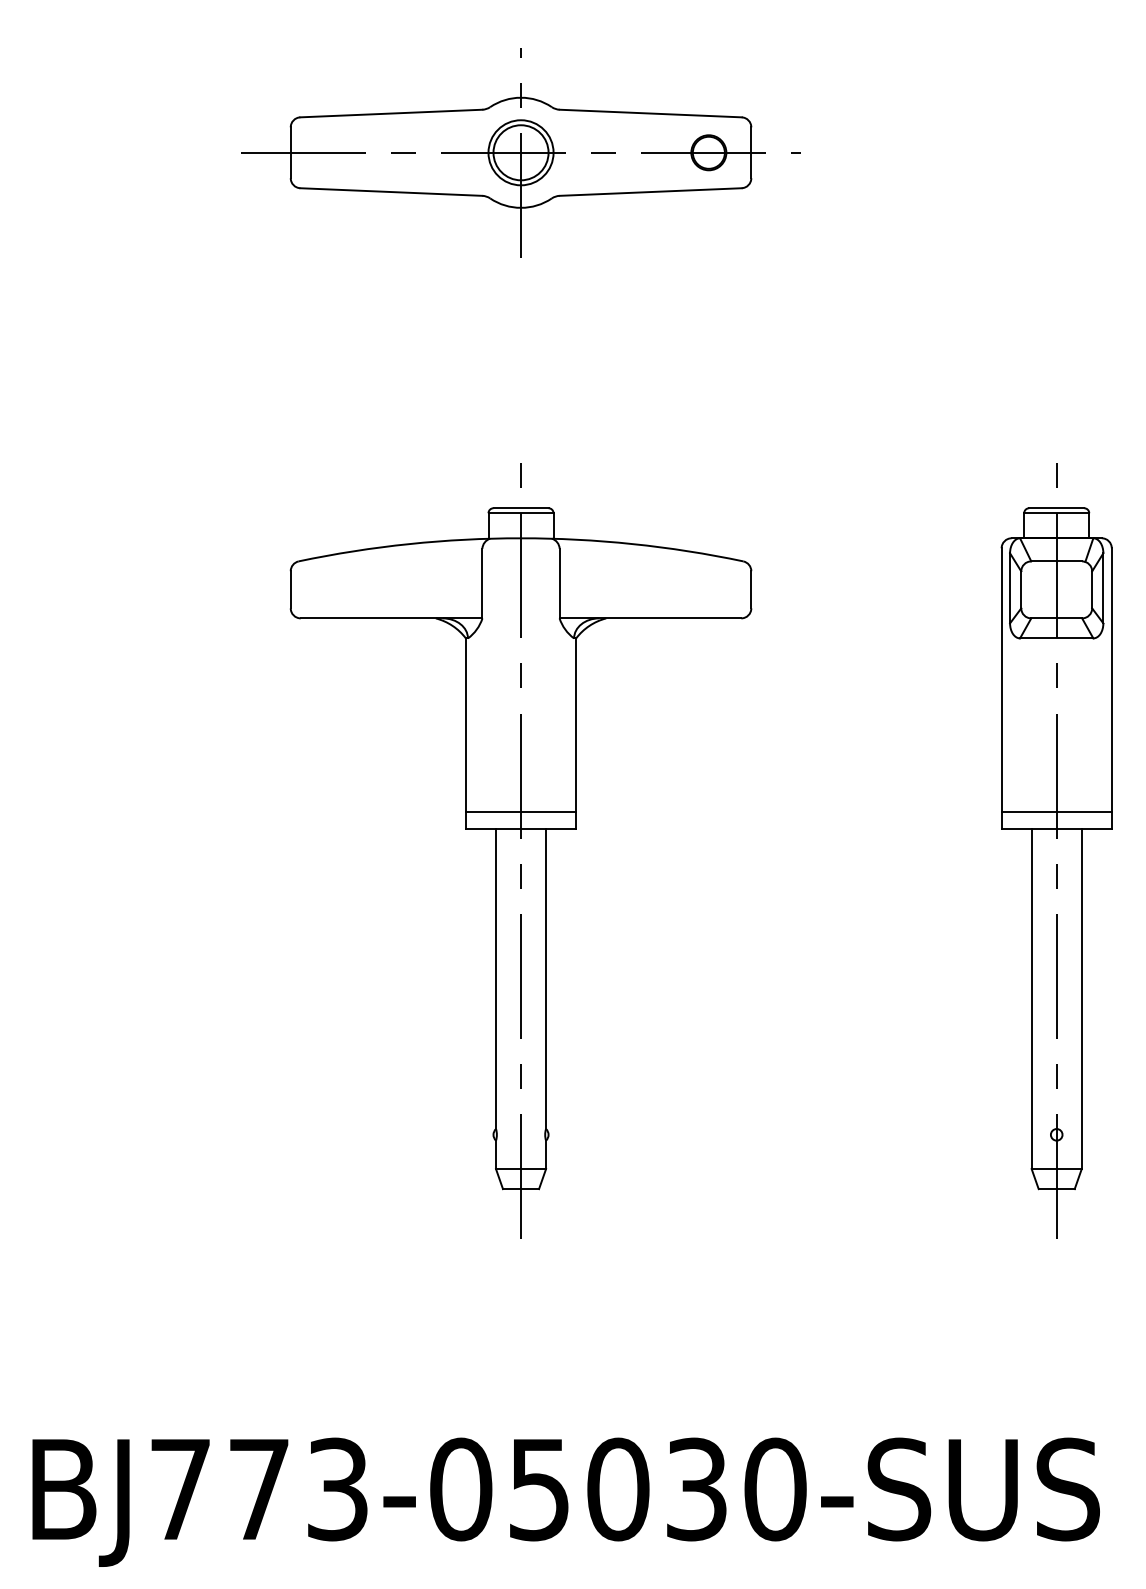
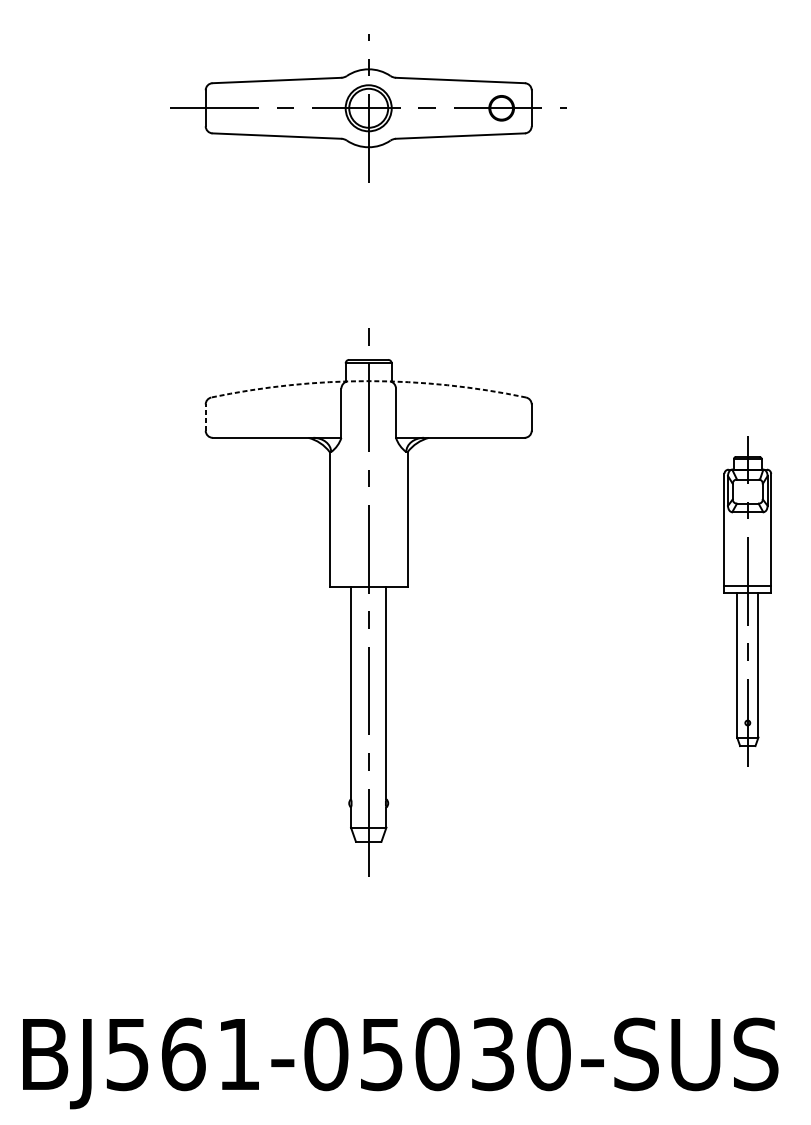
arc: (521, 538) -> (369, 381), solid -> dashed
line: (290, 589) -> (205, 417), solid -> dashed
line: (520, 812) -> (368, 575), removed
part: (1056, 850) -> (747, 602), size x0.6
text: (259, 1489) -> (183, 1054), BJ773-05030-SUS -> BJ561-05030-SUS

